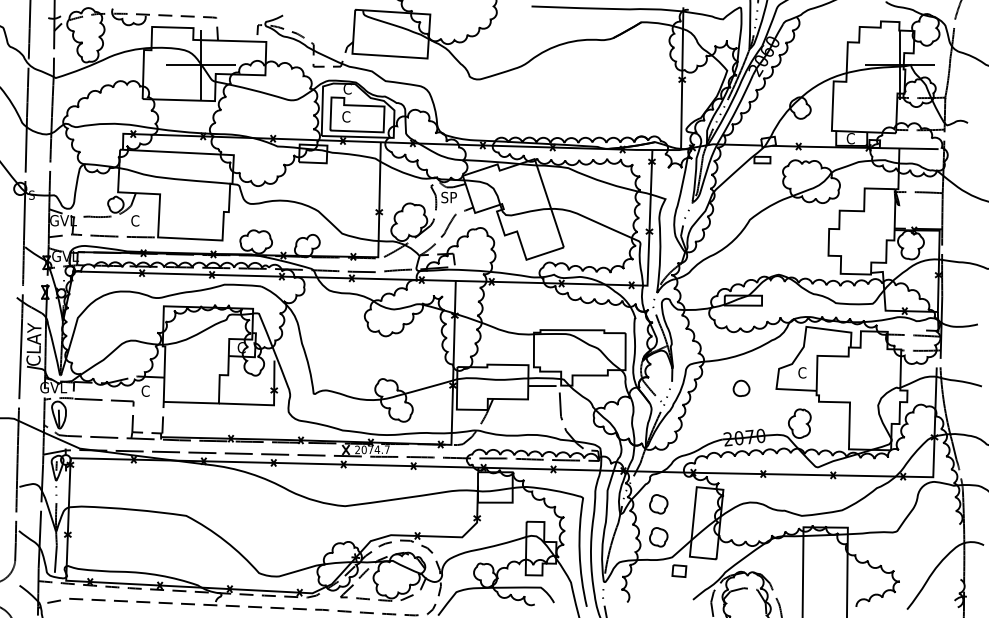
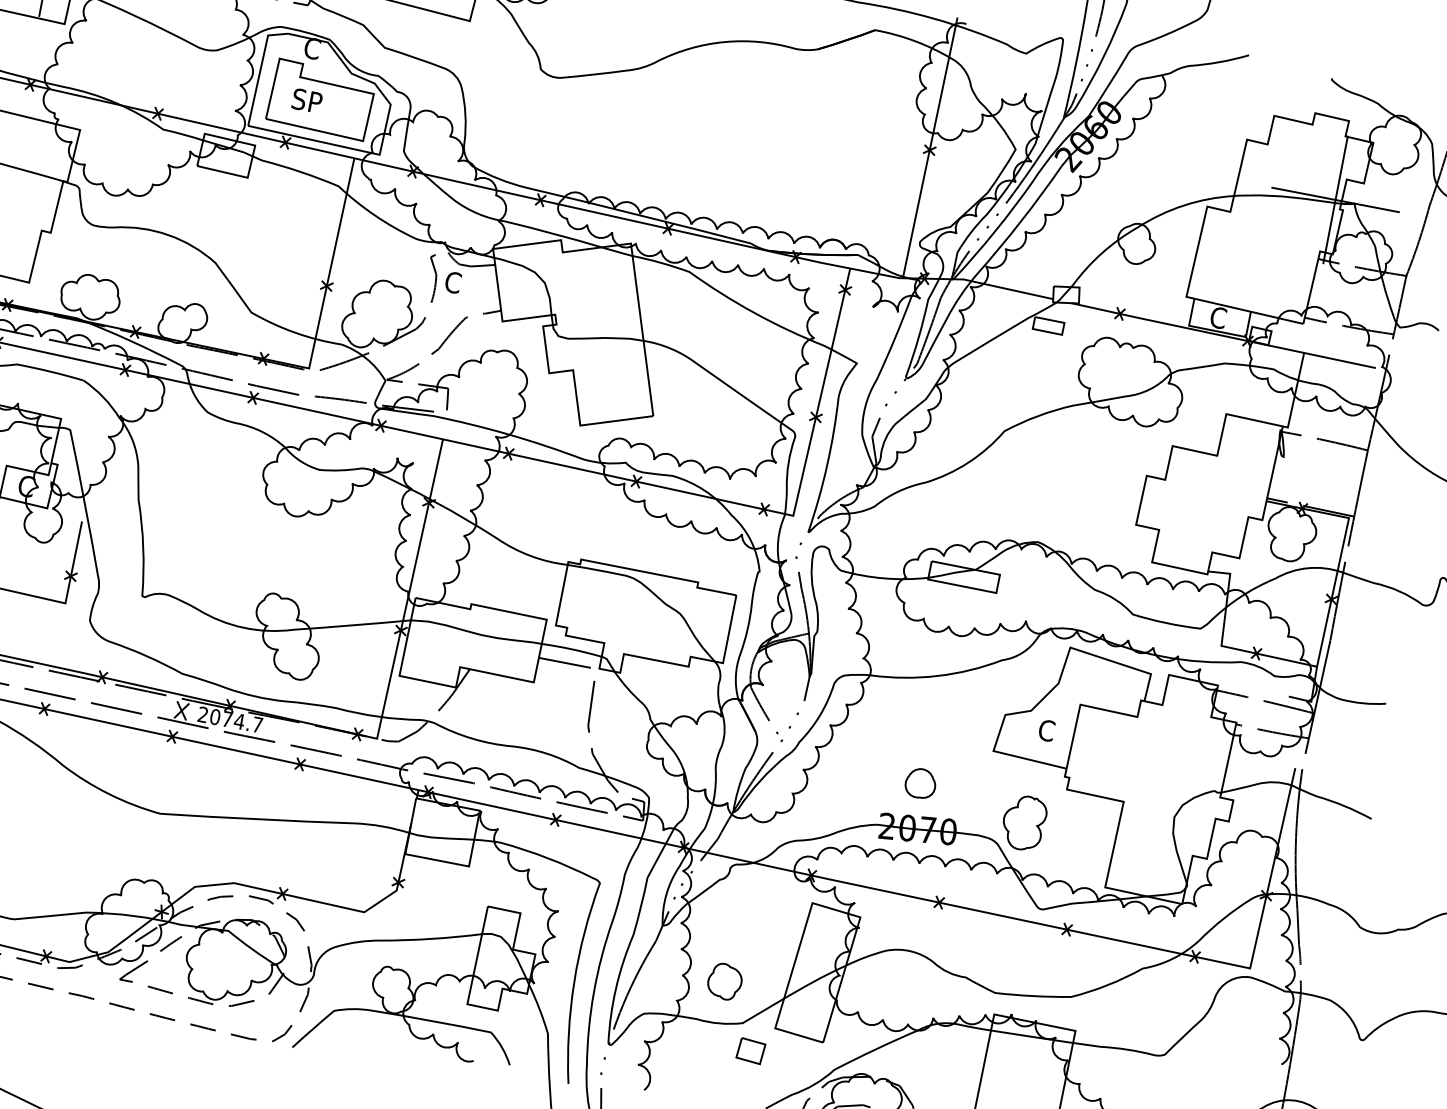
text: (350, 116) -> (307, 100), C -> SP
text: (448, 197) -> (459, 283), SP -> C
part: (741, 387) -> (920, 781), moved
part: (658, 504) -> (736, 921), removed

